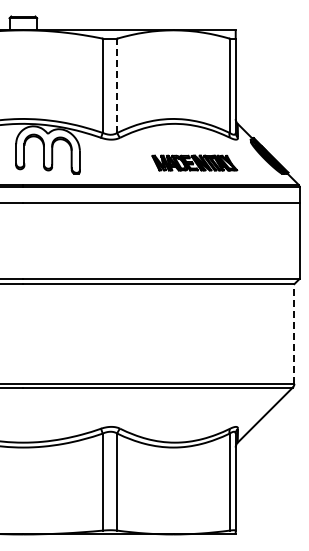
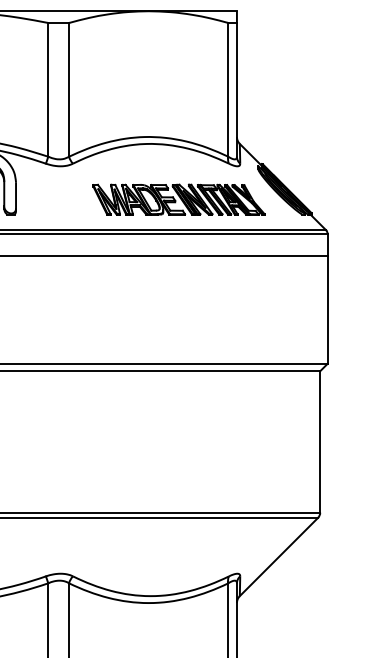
line: (117, 85) -> (69, 89), dashed -> solid
part: (194, 162) -> (178, 198), size x1.43
line: (294, 333) -> (320, 441), dashed -> solid

